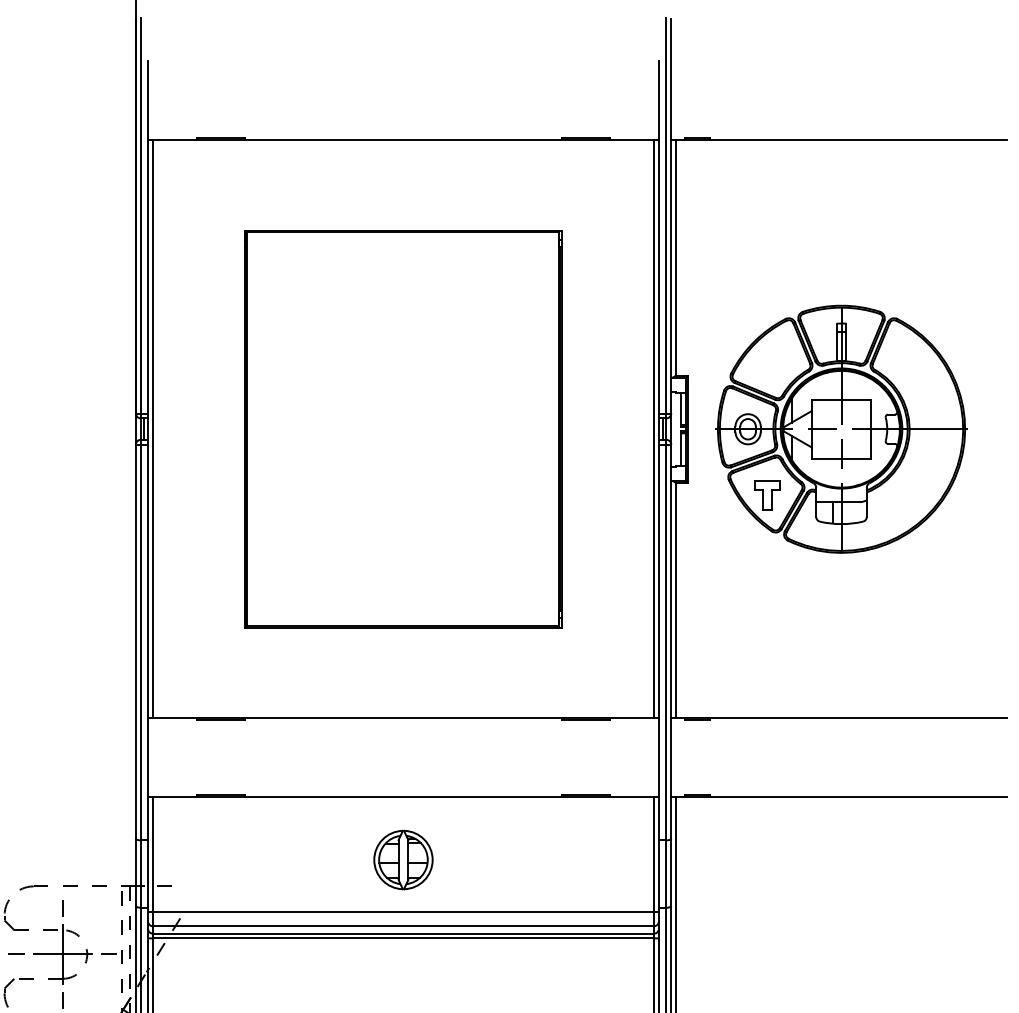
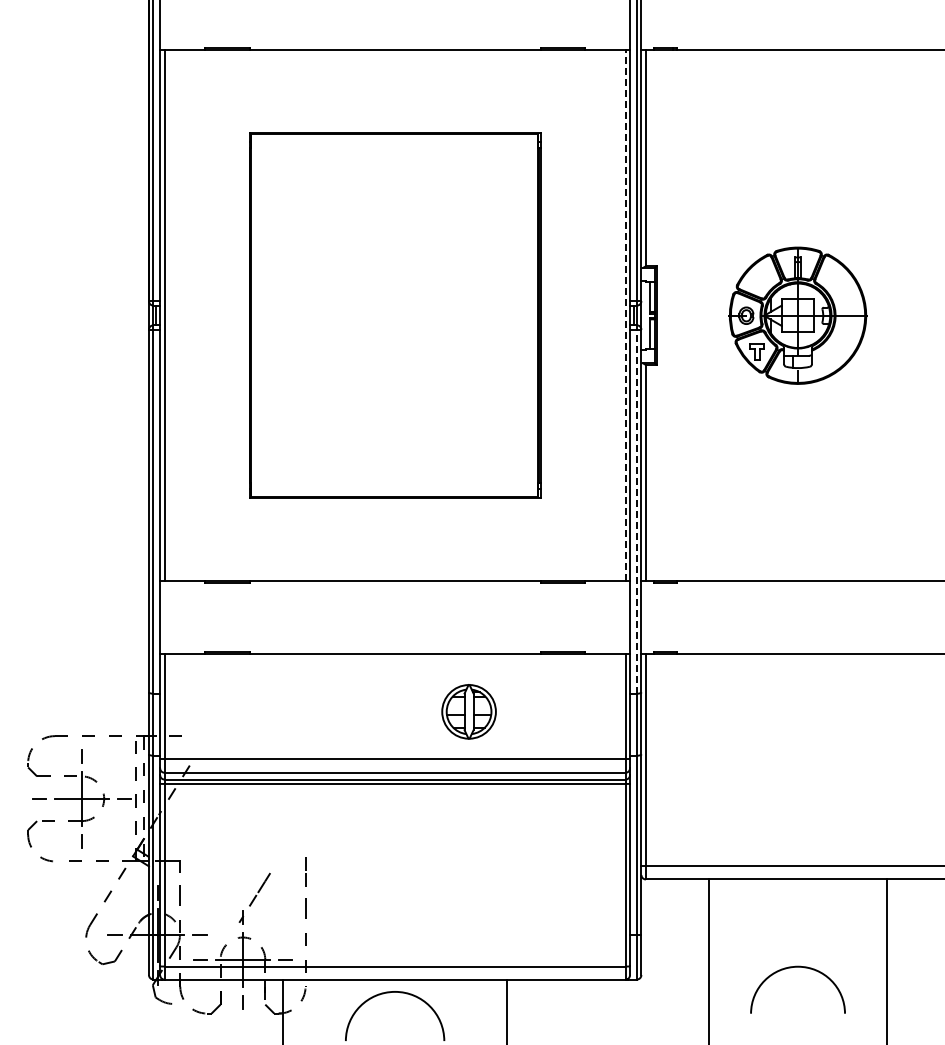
line: (653, 429) -> (625, 315), solid -> dashed
part: (840, 429) -> (797, 315), size x0.6
line: (665, 642) -> (636, 511), solid -> dashed
part: (402, 859) -> (468, 711), moved

